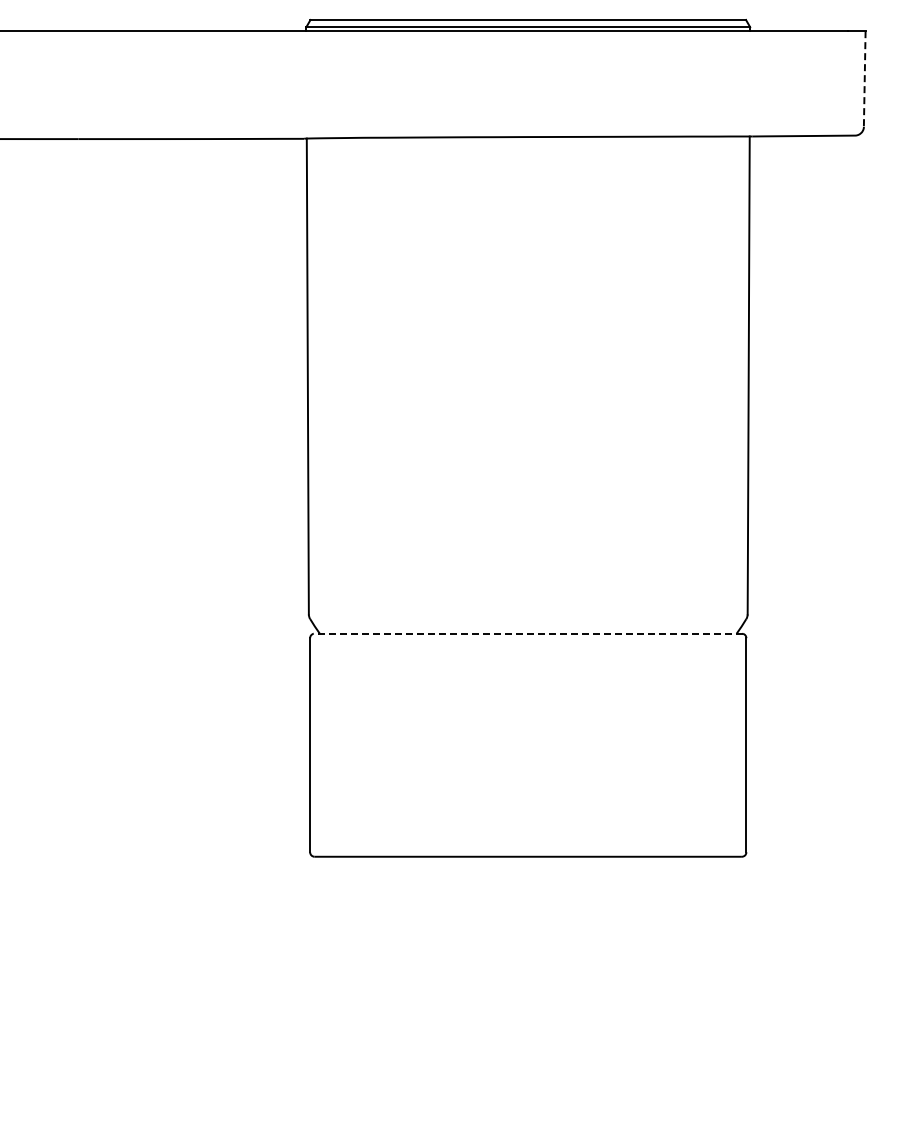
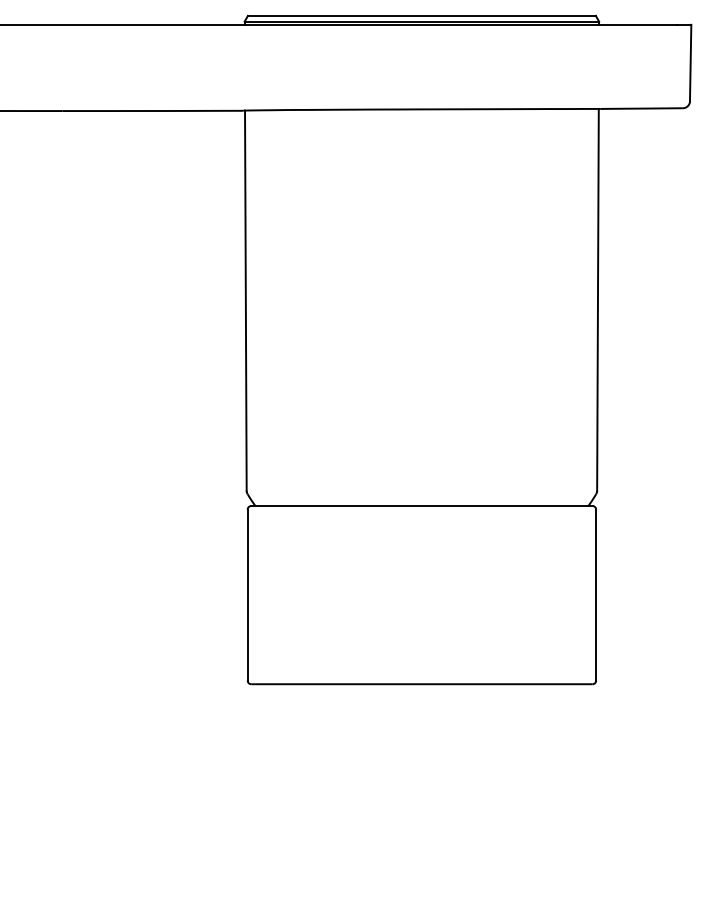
line: (864, 78) -> (690, 62), dashed -> solid
line: (527, 633) -> (421, 505), dashed -> solid

